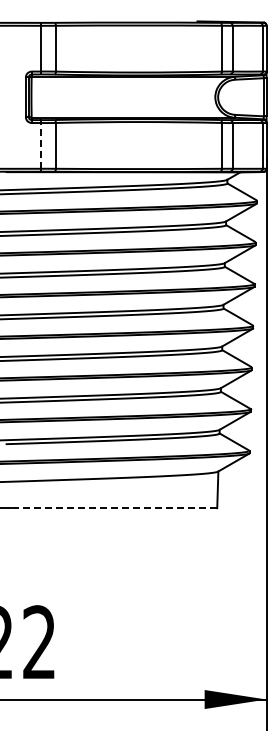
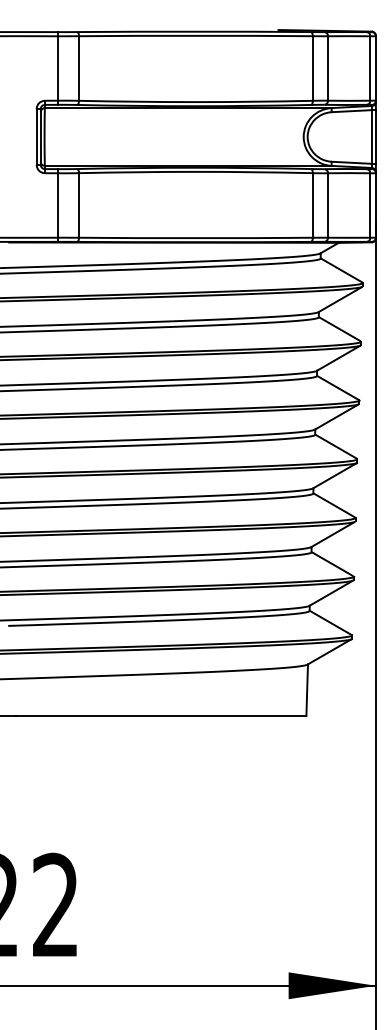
line: (41, 145) -> (58, 204), dashed -> solid
line: (113, 508) -> (160, 716), dashed -> solid

